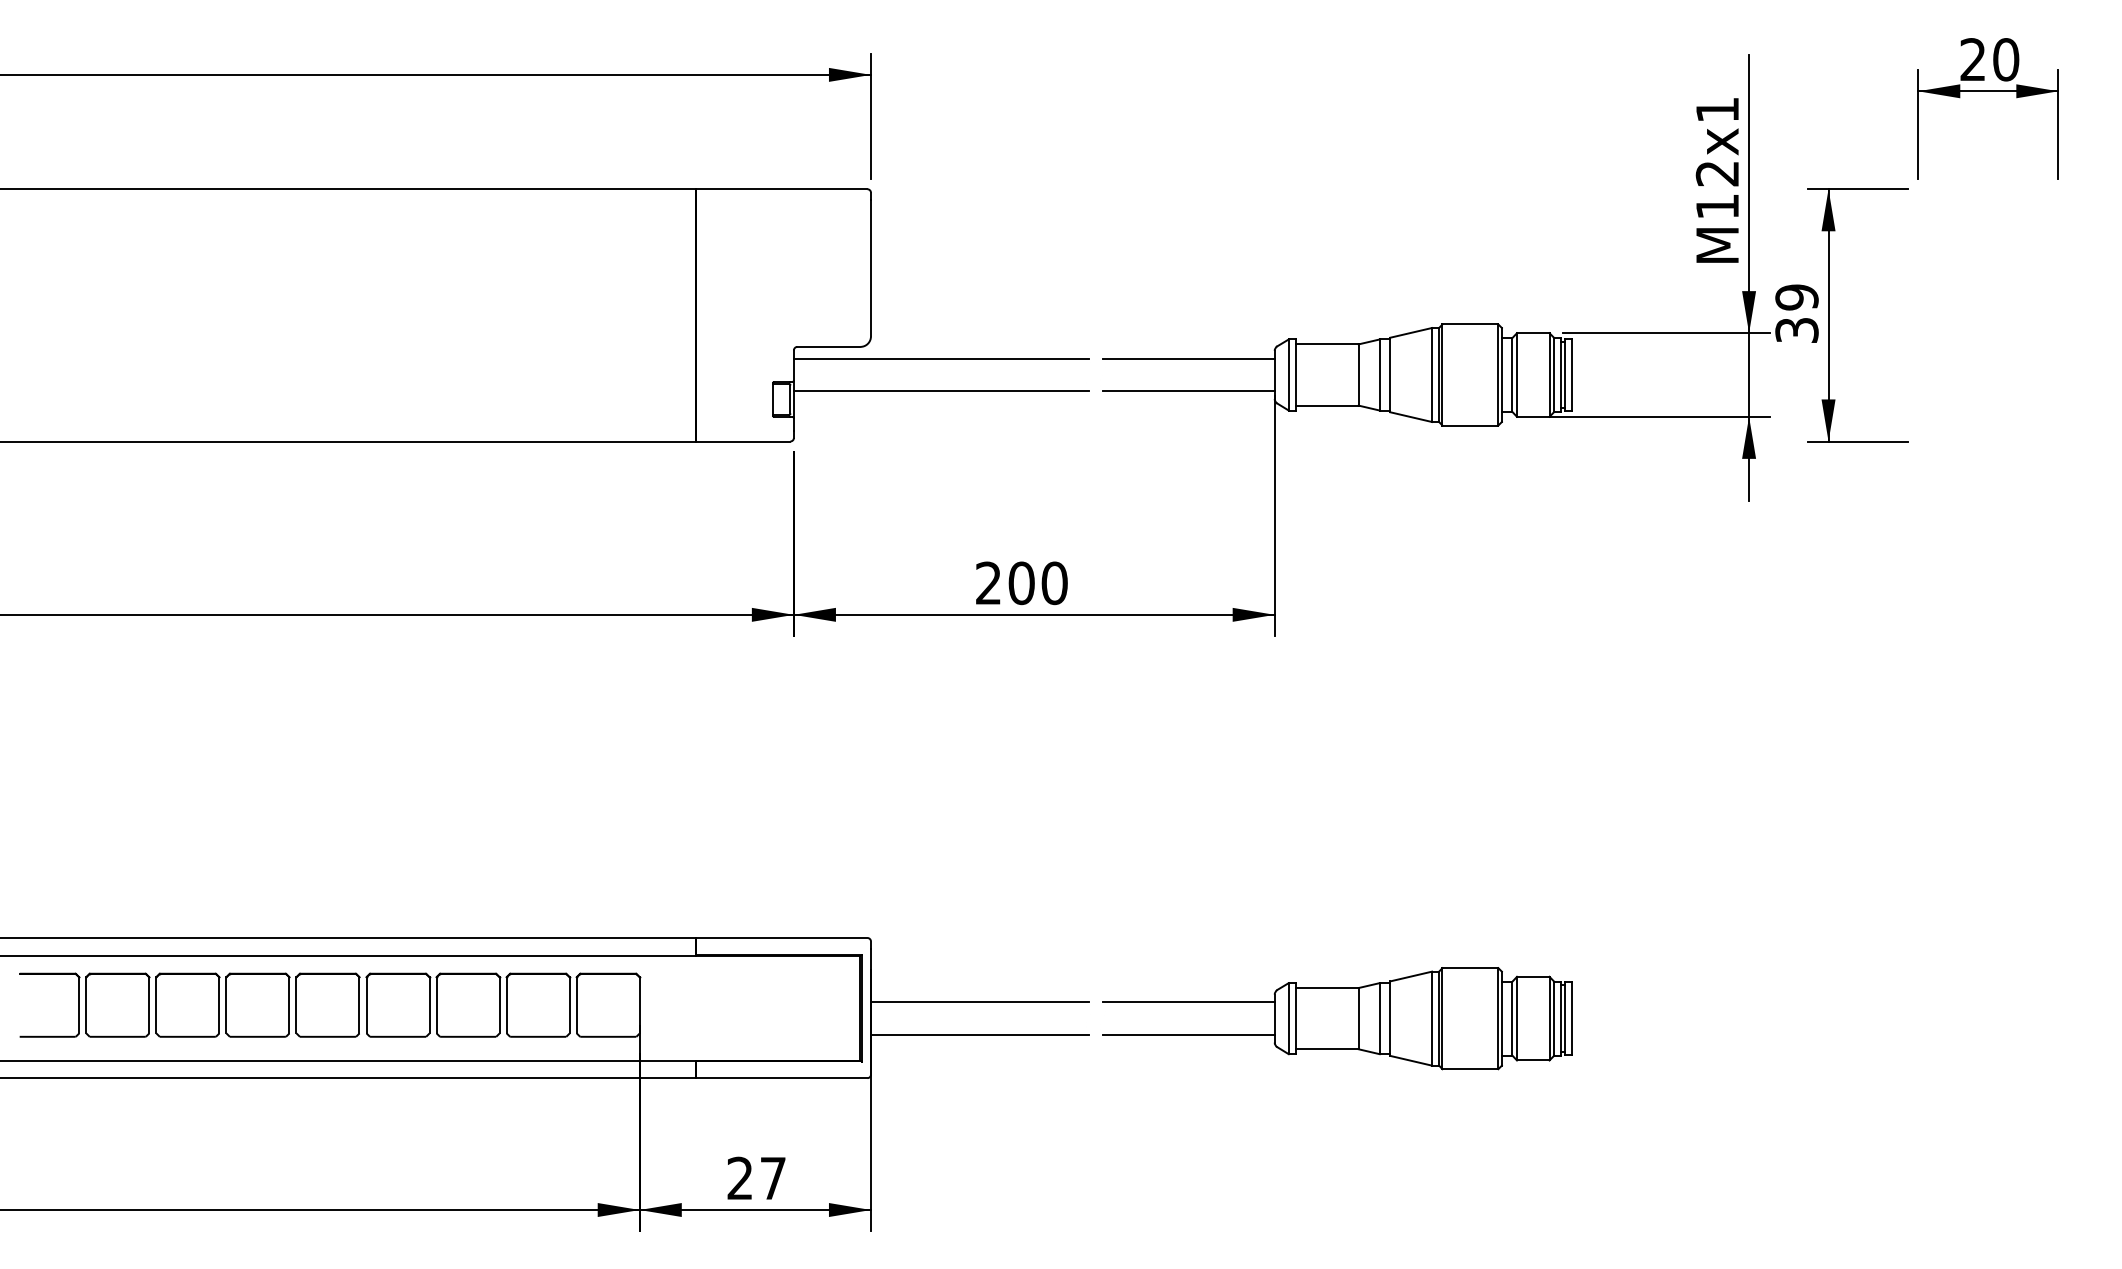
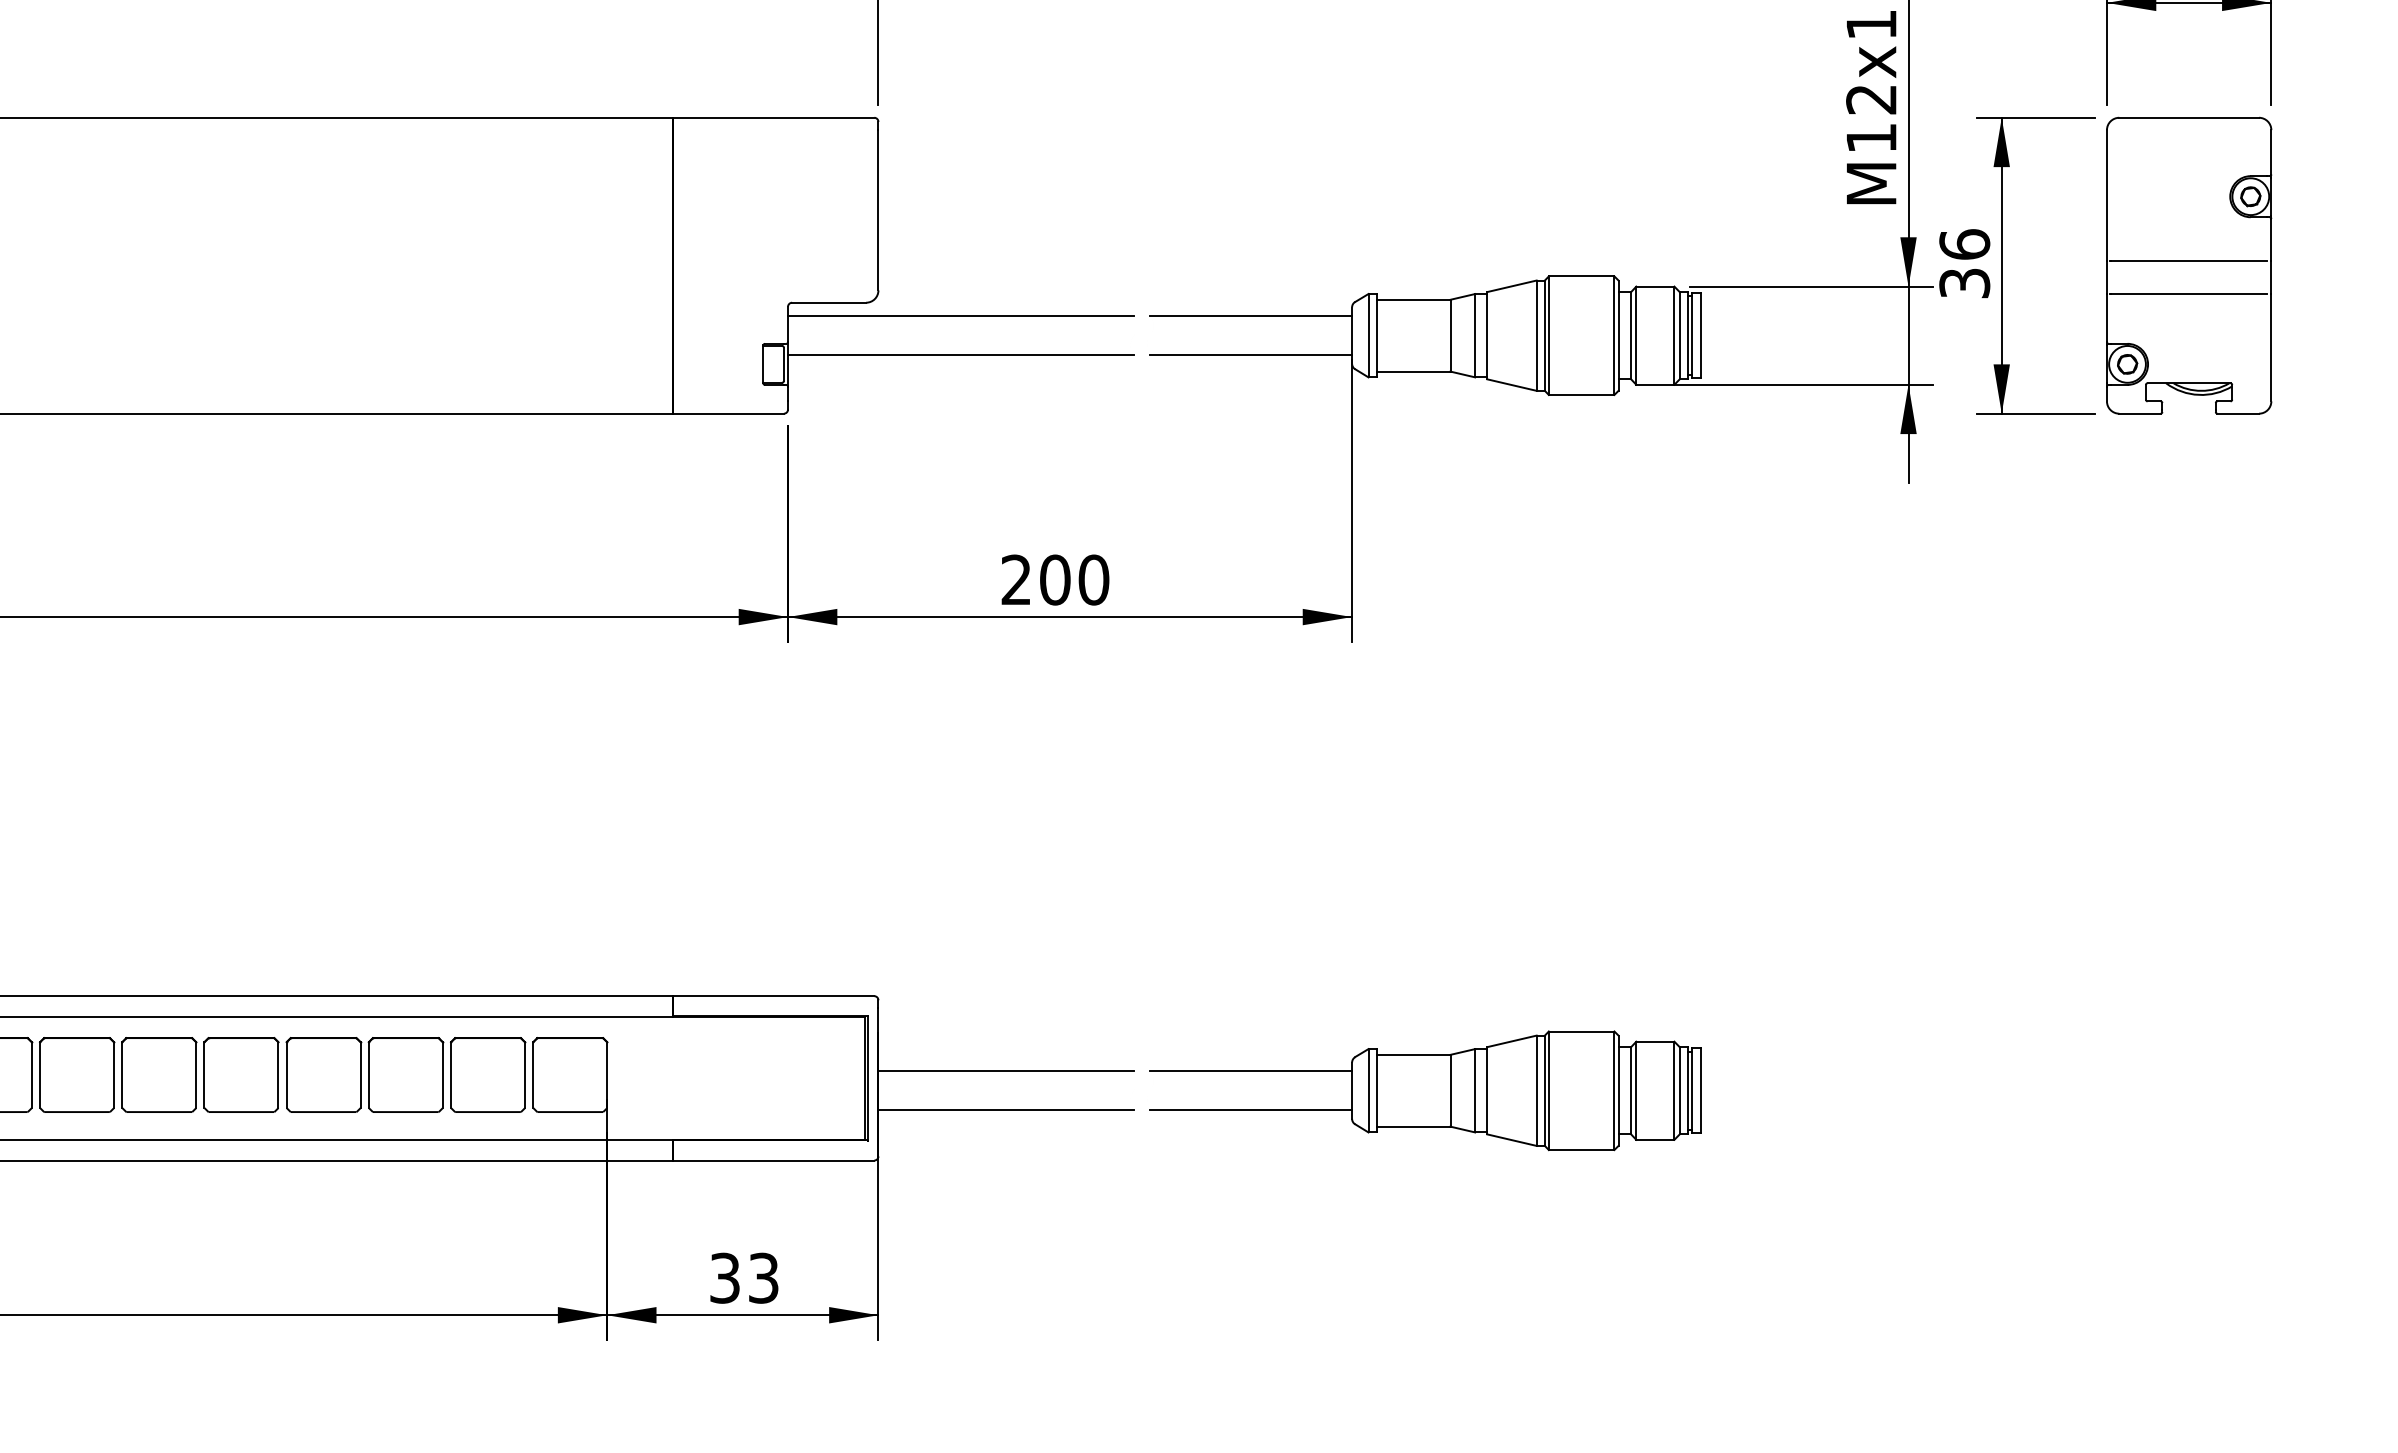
text: (1796, 297) -> (1964, 244), 39 -> 36
part: (1988, 315) -> (2189, 265), added
text: (756, 1178) -> (744, 1278), 27 -> 33

